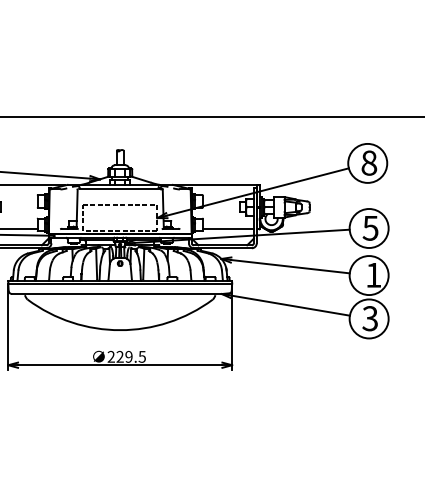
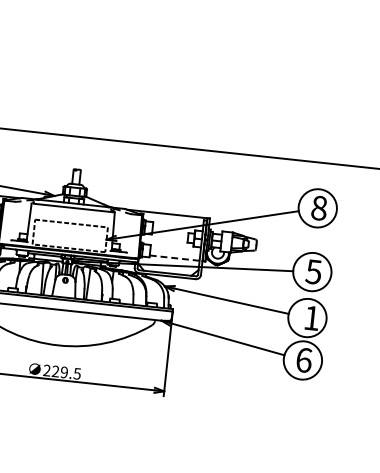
line: (228, 229) -> (174, 258), solid -> dashed
text: (370, 318) -> (304, 360), 3 -> 6

